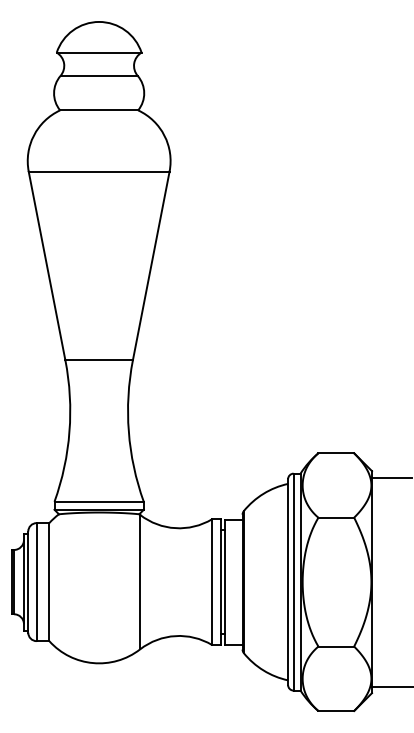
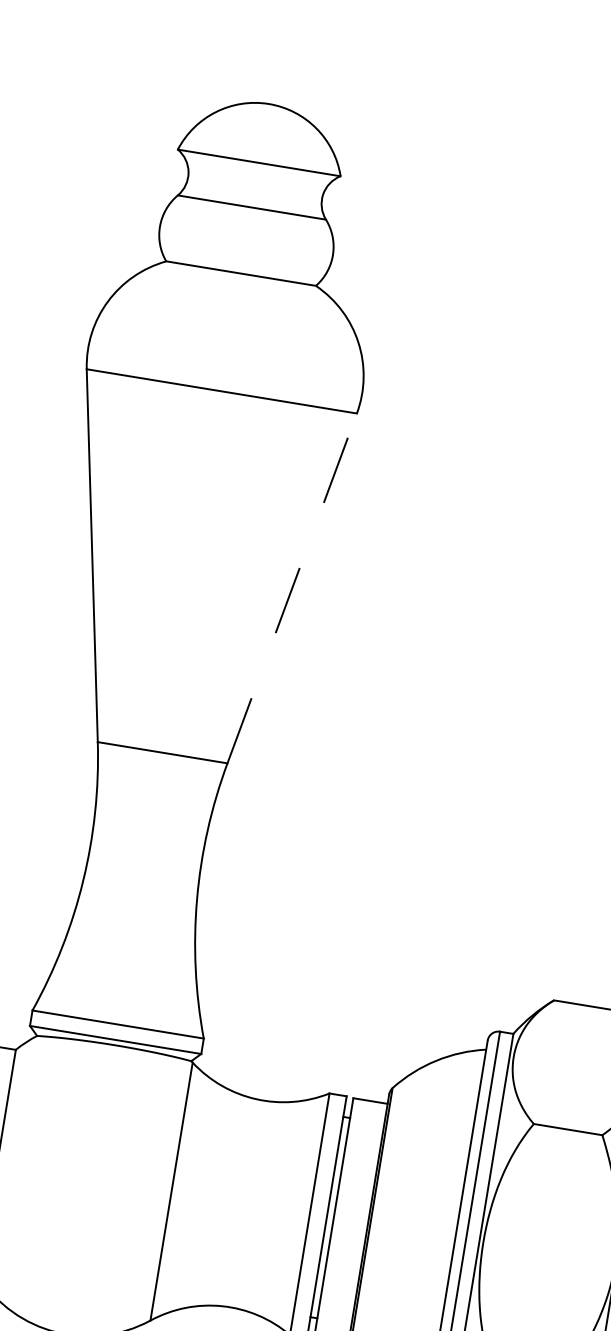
line: (151, 265) -> (292, 587), solid -> dashed

